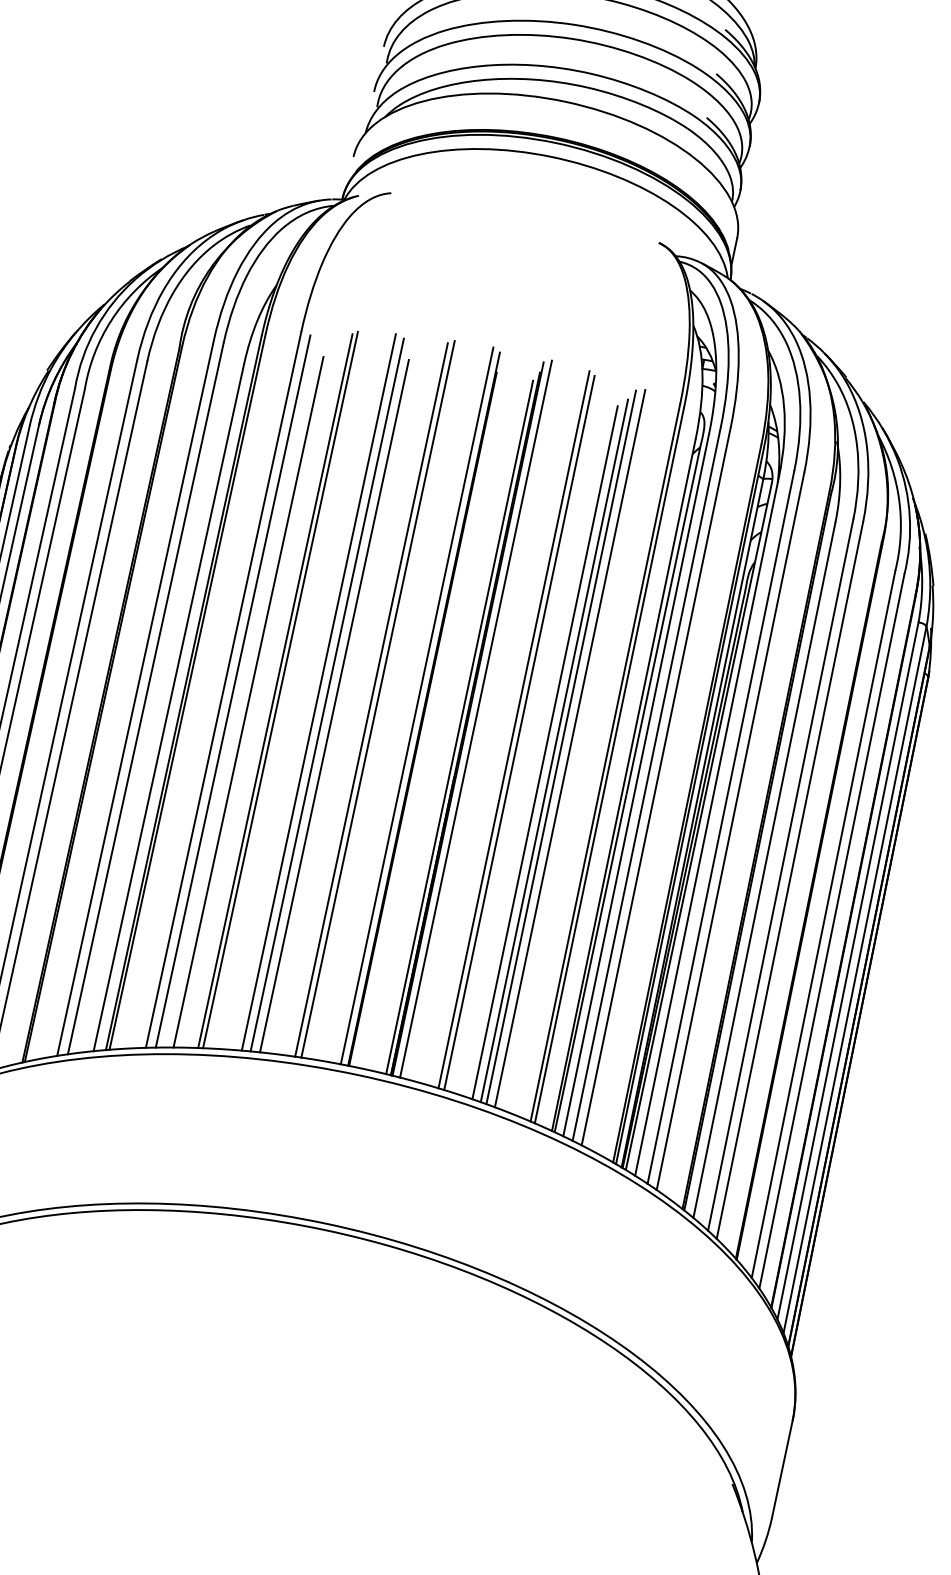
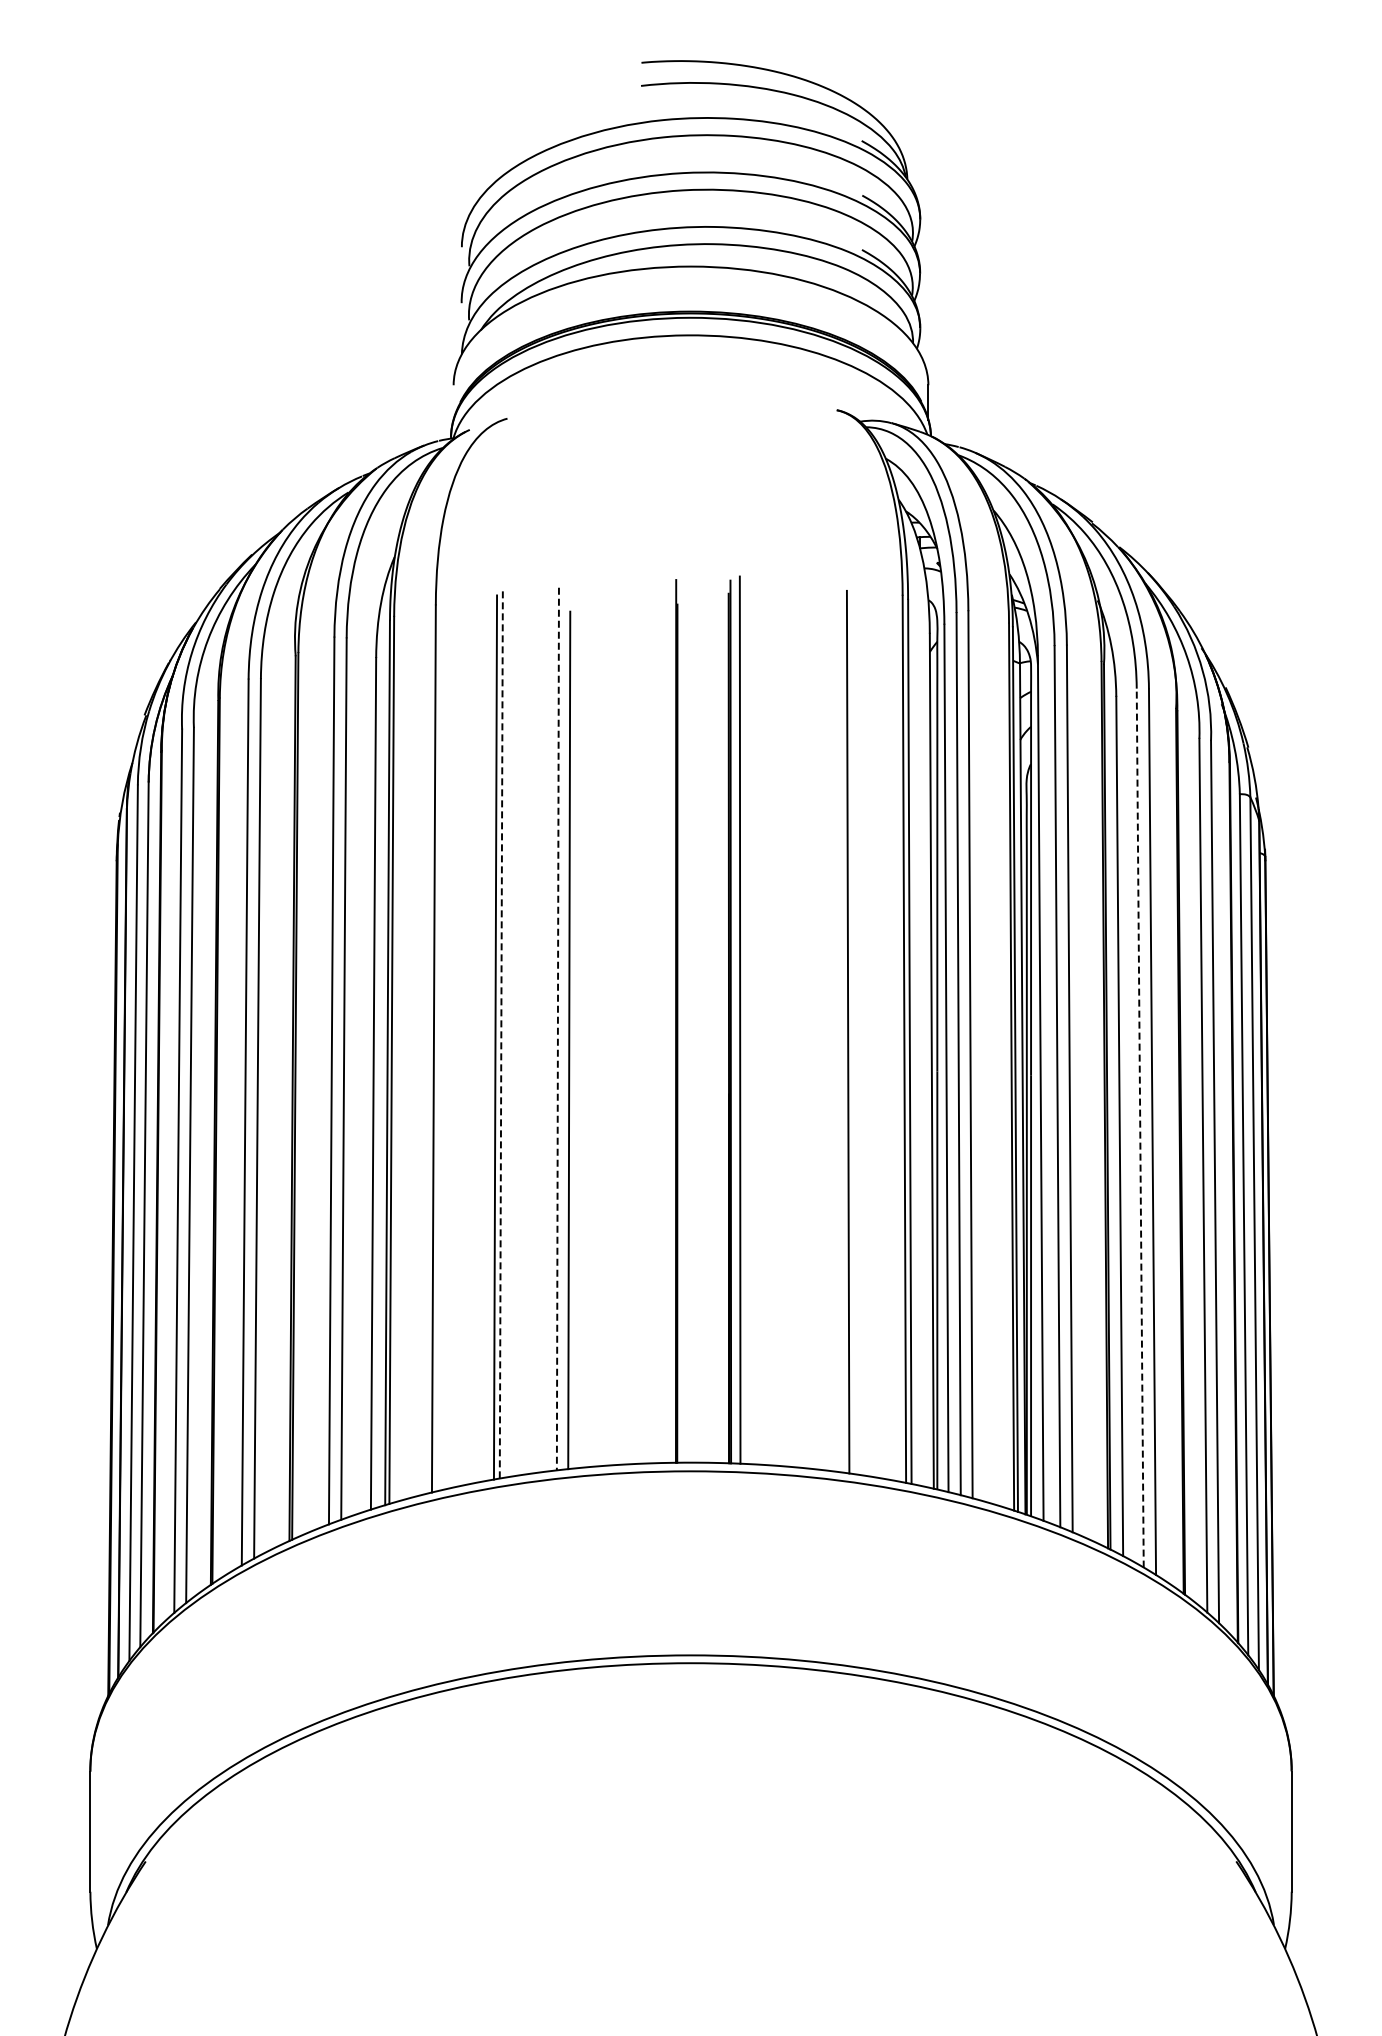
line: (280, 689) -> (501, 1034), solid -> dashed
line: (233, 691) -> (445, 1048), removed
line: (319, 691) -> (547, 1027), removed
line: (326, 695) -> (557, 1029), solid -> dashed
line: (377, 698) -> (618, 1020), removed
line: (371, 699) -> (611, 1023), removed
line: (248, 702) -> (466, 1057), removed
line: (416, 705) -> (666, 1018), removed
line: (459, 727) -> (722, 1034), removed
line: (513, 729) -> (787, 1022), removed
line: (519, 732) -> (794, 1025), removed
line: (569, 748) -> (858, 1031), removed
line: (554, 750) -> (840, 1037), removed
line: (545, 752) -> (830, 1042), removed
line: (781, 874) -> (1140, 1127), solid -> dashed

